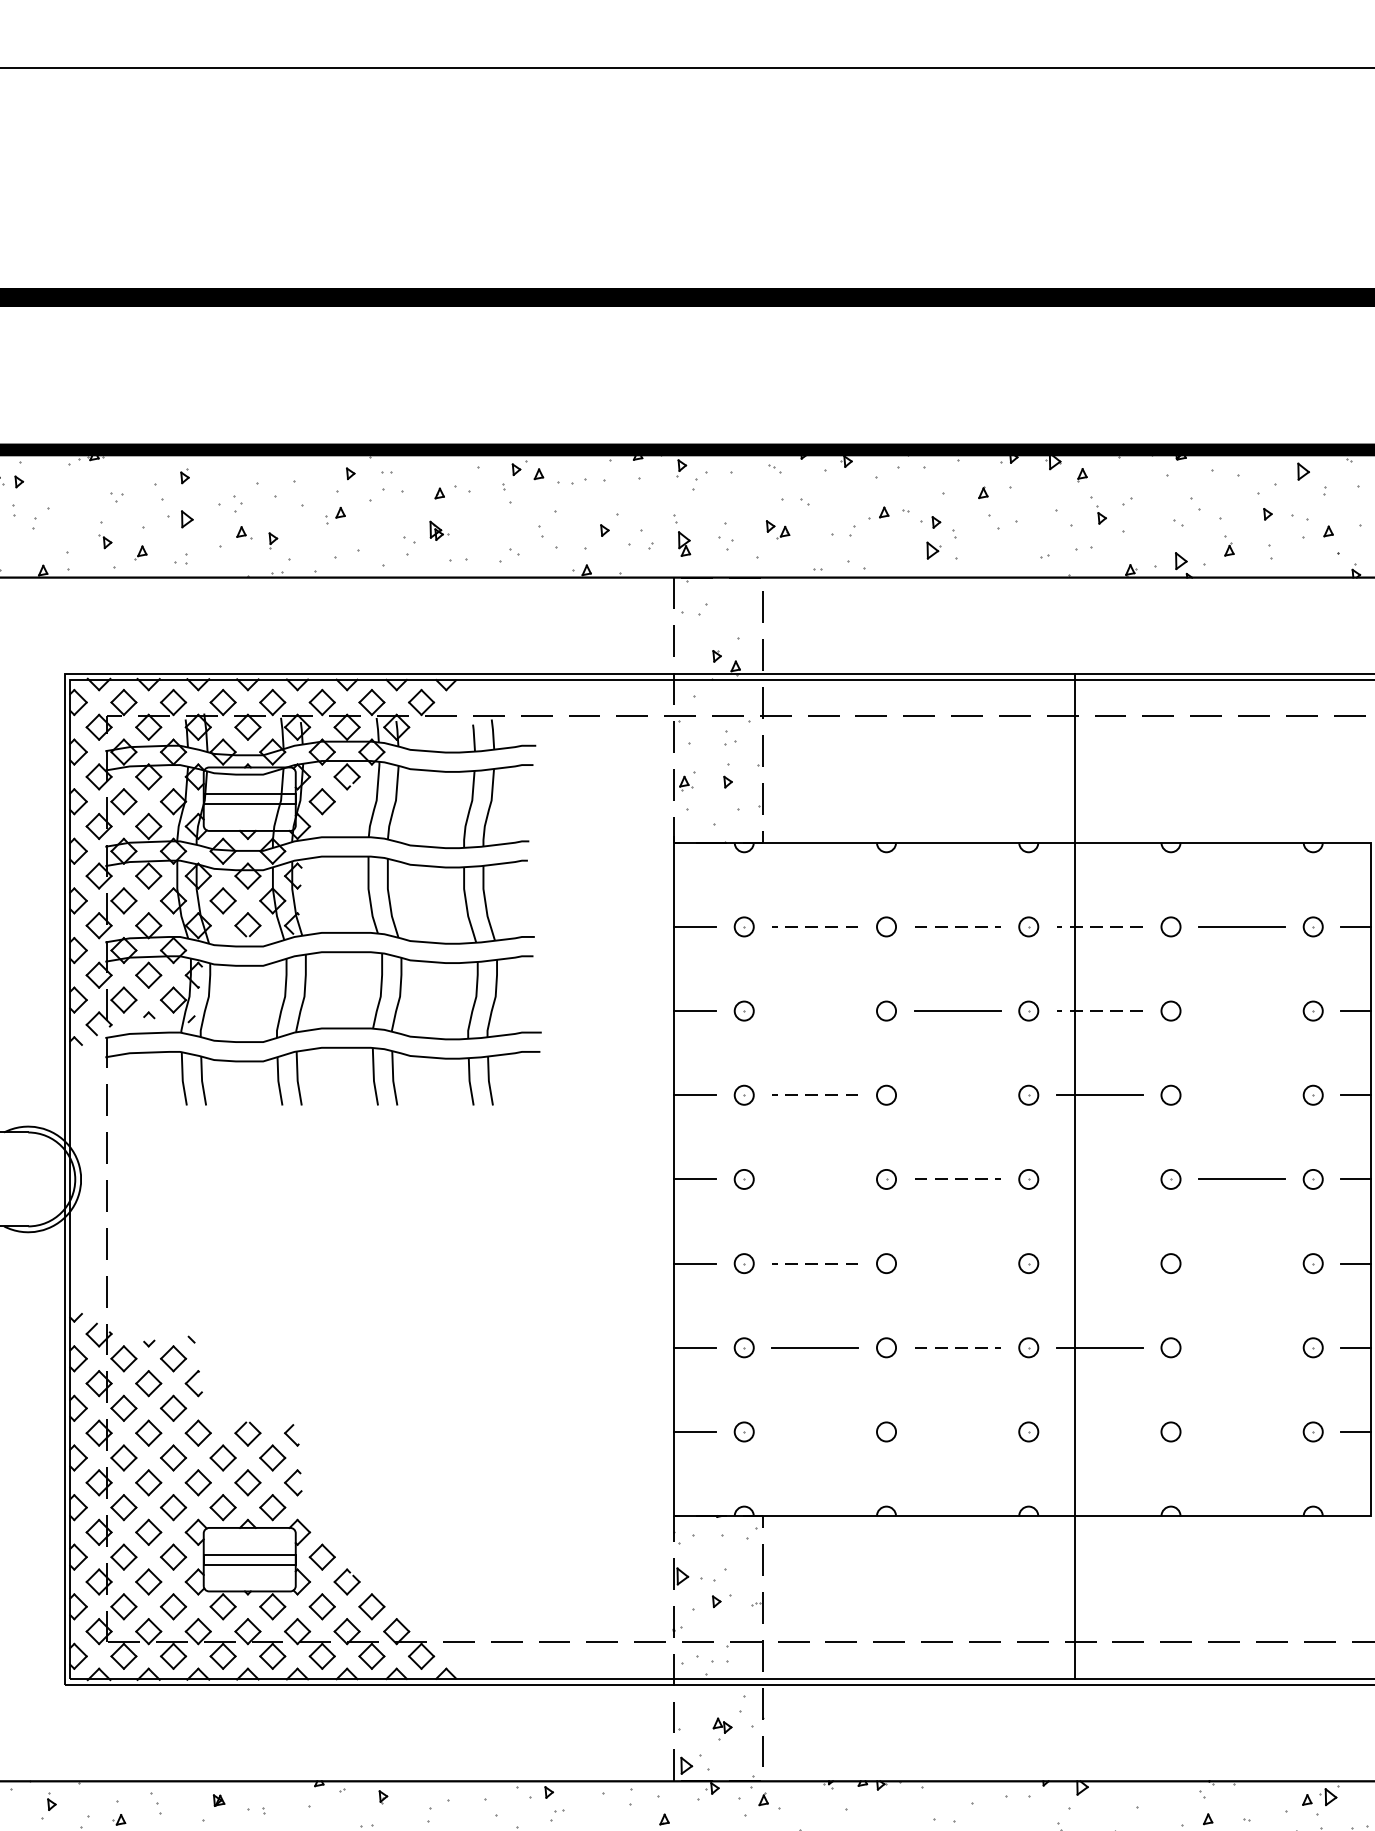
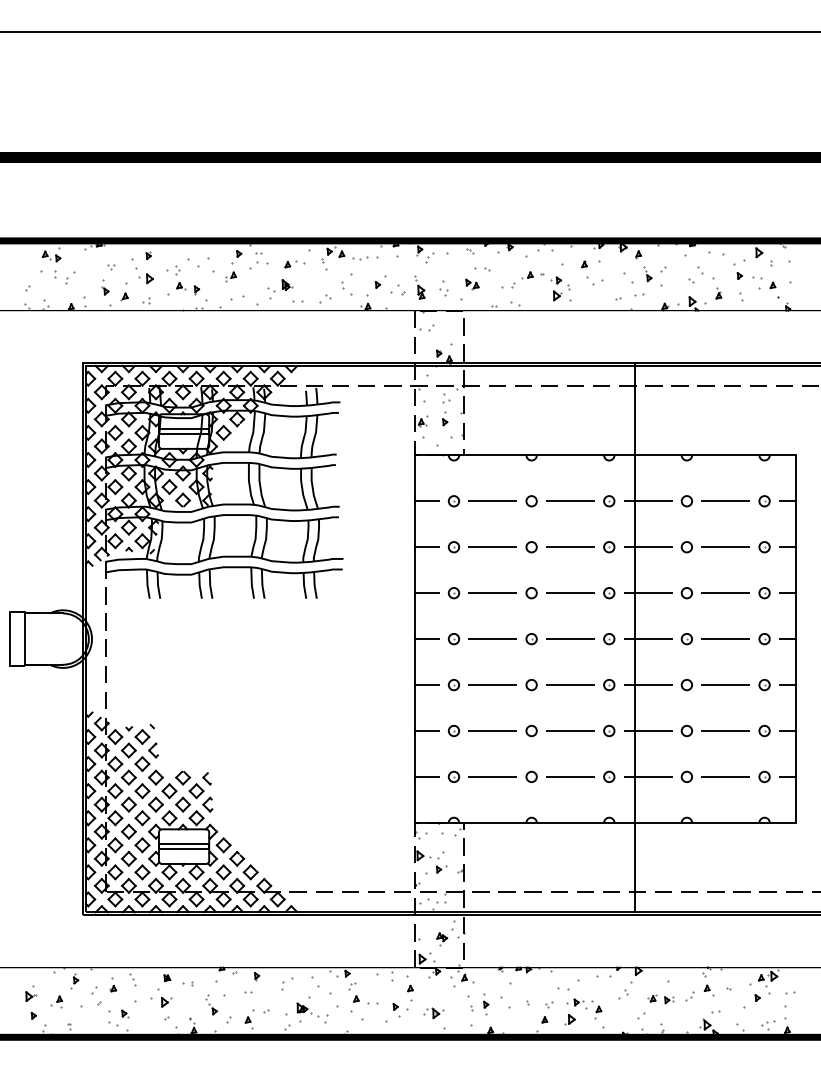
line: (814, 927) -> (492, 501), dashed -> solid
line: (957, 927) -> (570, 501), dashed -> solid
line: (1100, 927) -> (648, 501), dashed -> solid
line: (814, 1011) -> (492, 547), added
line: (1100, 1011) -> (648, 547), dashed -> solid
line: (1241, 1011) -> (725, 547), added
line: (814, 1095) -> (492, 593), dashed -> solid
line: (955, 1095) -> (569, 593), added
line: (1241, 1095) -> (725, 593), added
line: (814, 1180) -> (492, 639), added
line: (957, 1180) -> (570, 639), dashed -> solid
line: (1098, 1180) -> (647, 639), added
line: (957, 1262) -> (570, 684), added
line: (814, 1264) -> (492, 685), dashed -> solid
line: (1098, 1264) -> (647, 685), added
line: (1241, 1264) -> (725, 685), added
line: (957, 1348) -> (570, 731), dashed -> solid
line: (1241, 1348) -> (725, 731), added
line: (814, 1431) -> (492, 776), added
line: (955, 1431) -> (569, 776), added
line: (1098, 1431) -> (647, 776), added
line: (1241, 1431) -> (725, 776), added

